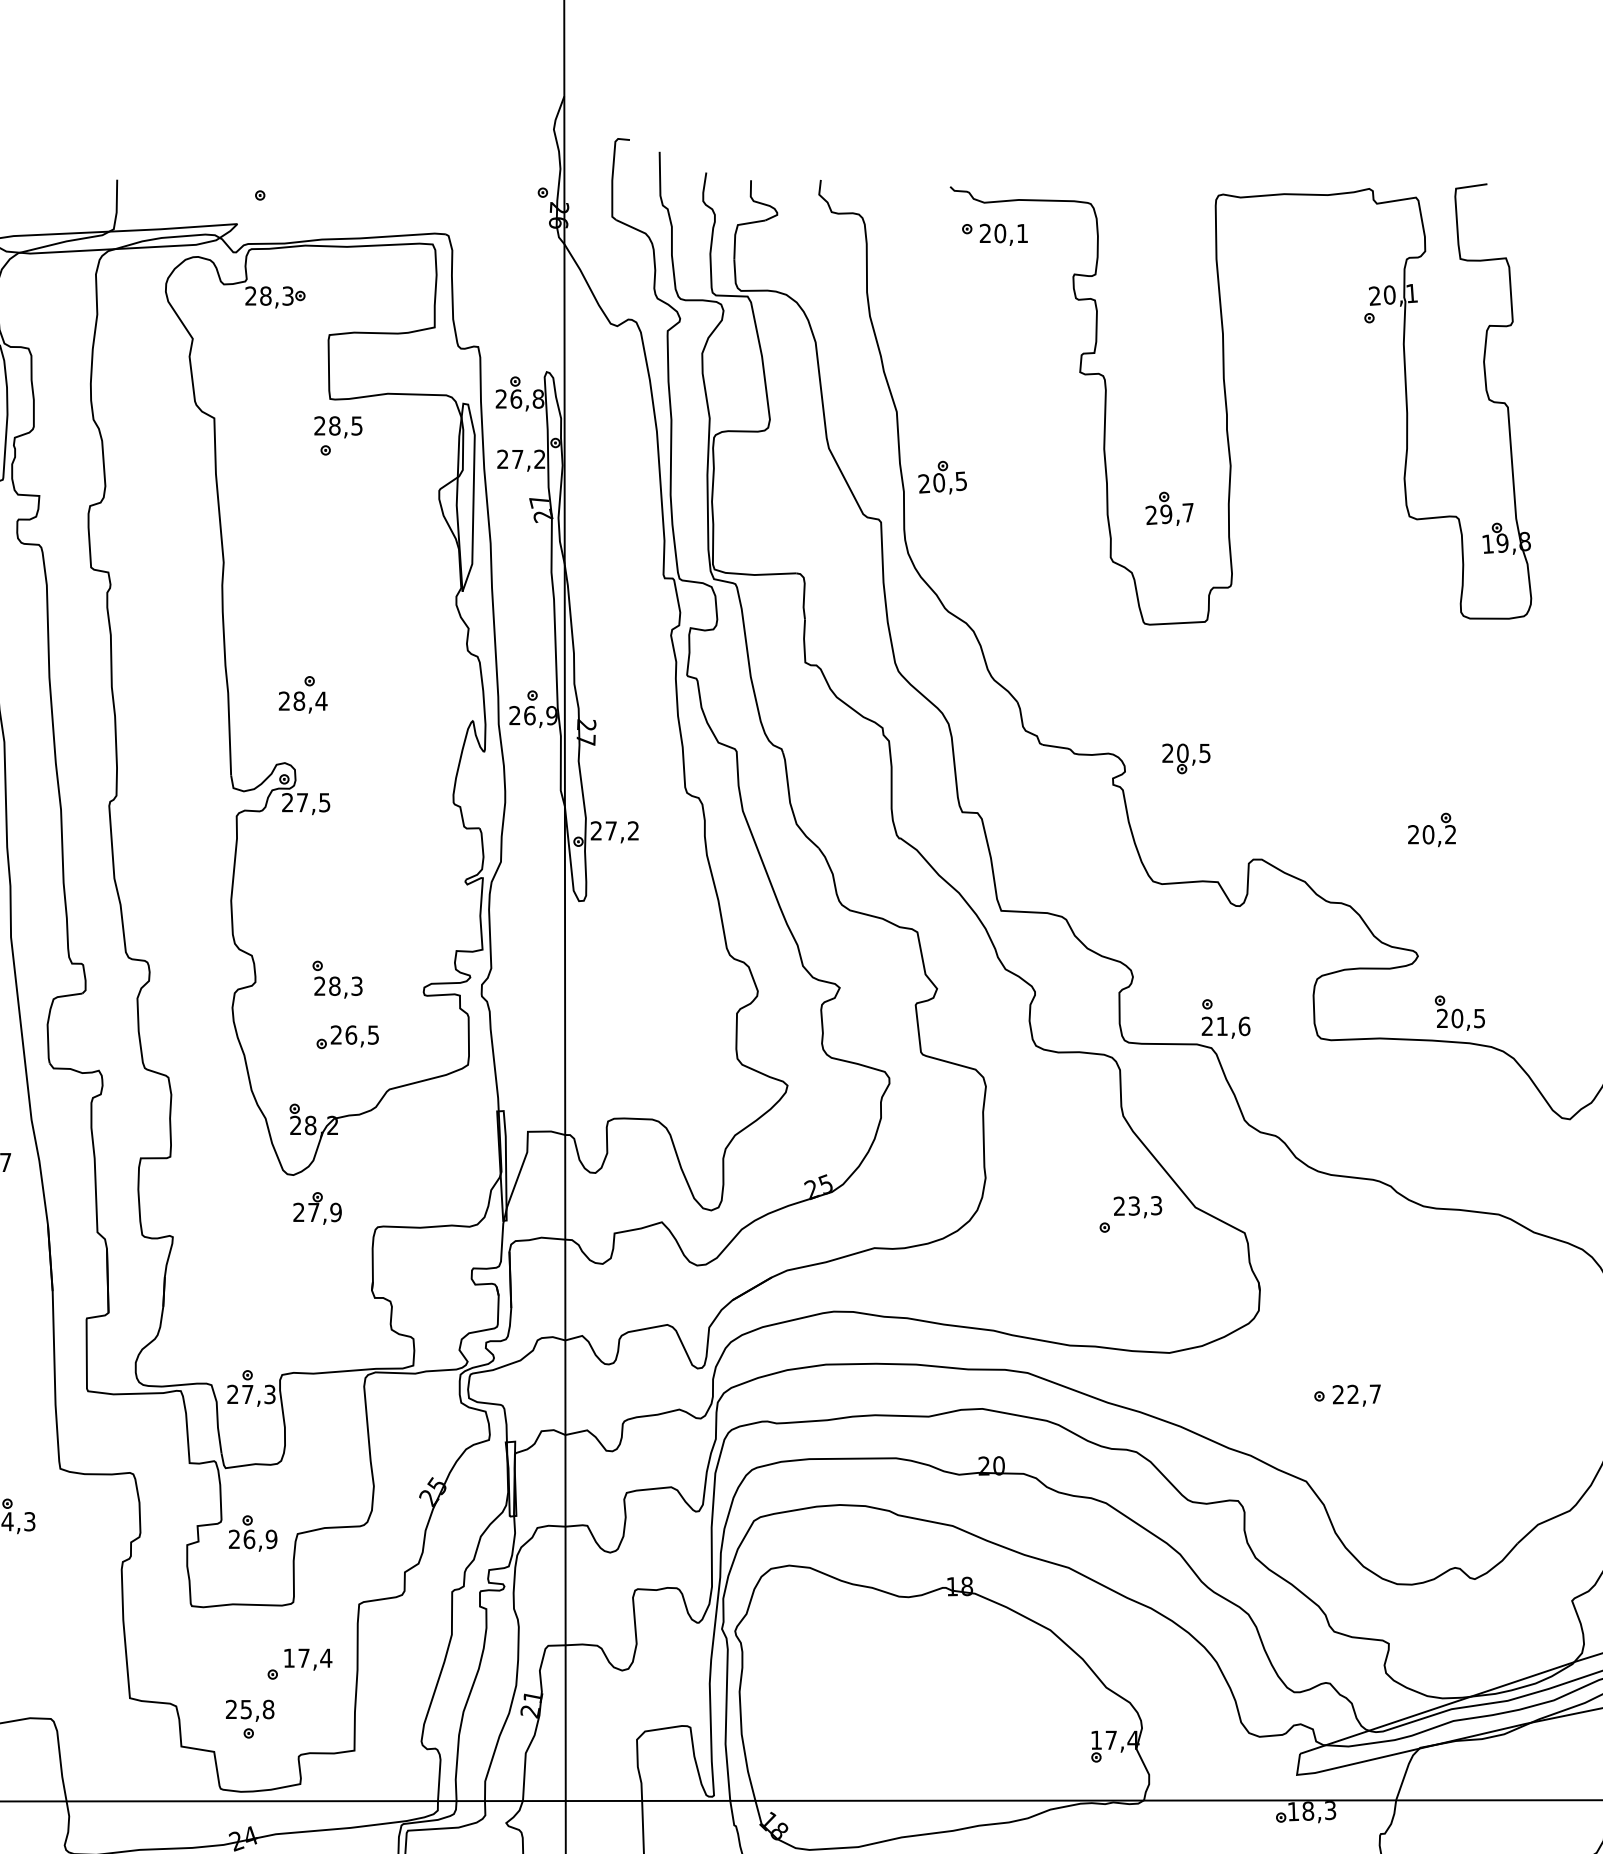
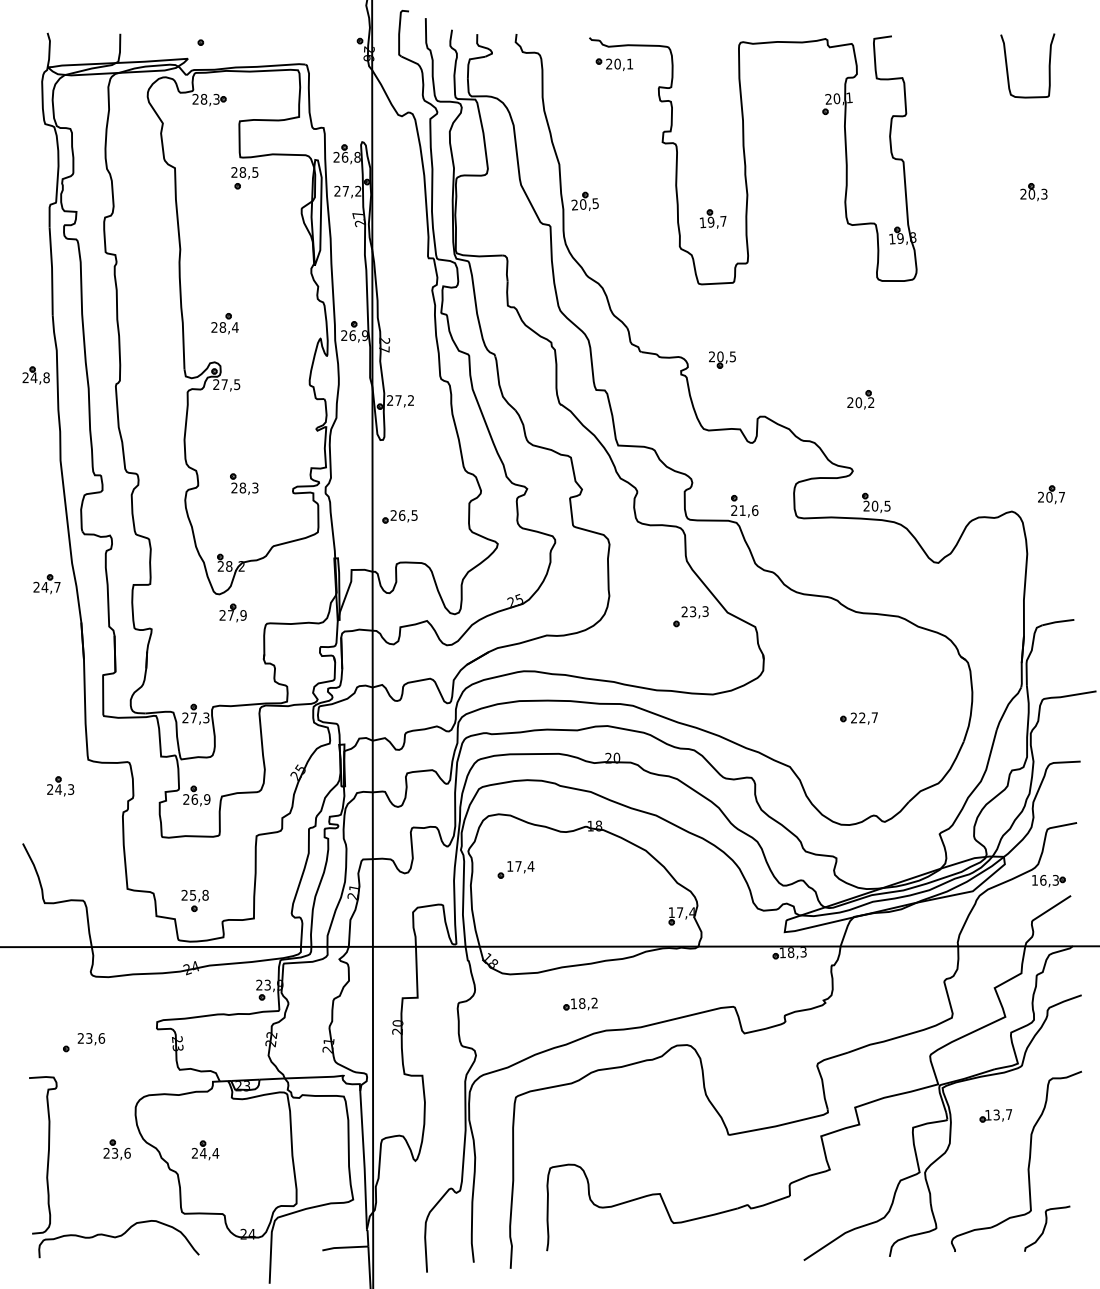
text: (1150, 514) -> (702, 222), 29,7 -> 19,7
part: (346, 1036) -> (399, 516), moved
part: (1346, 1395) -> (858, 718), moved
part: (298, 1663) -> (515, 869), moved

